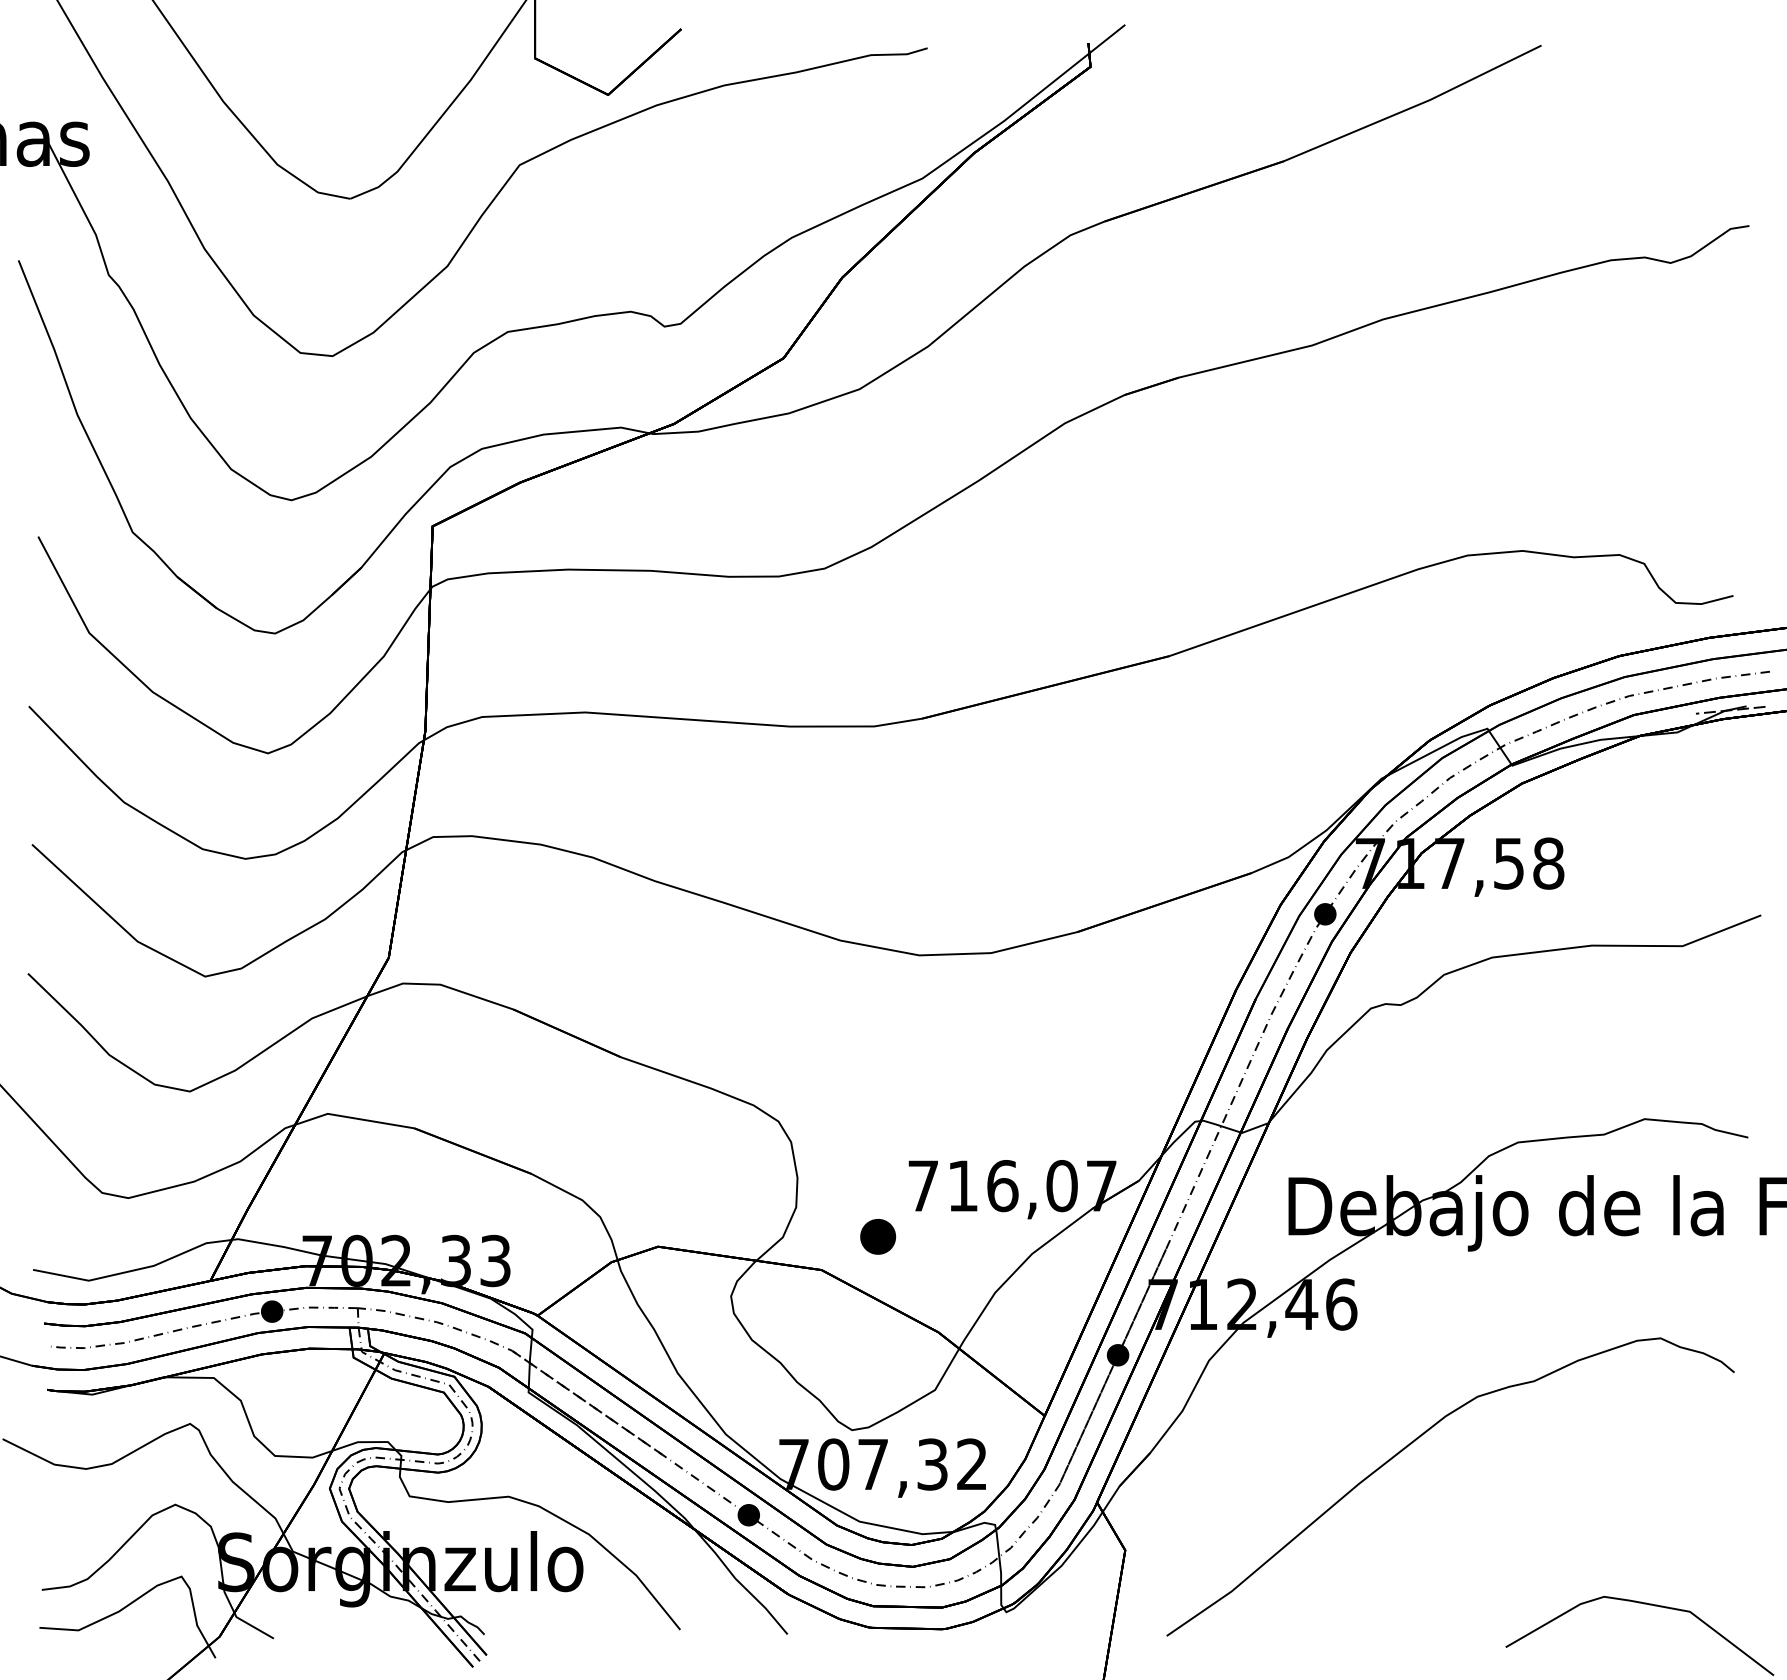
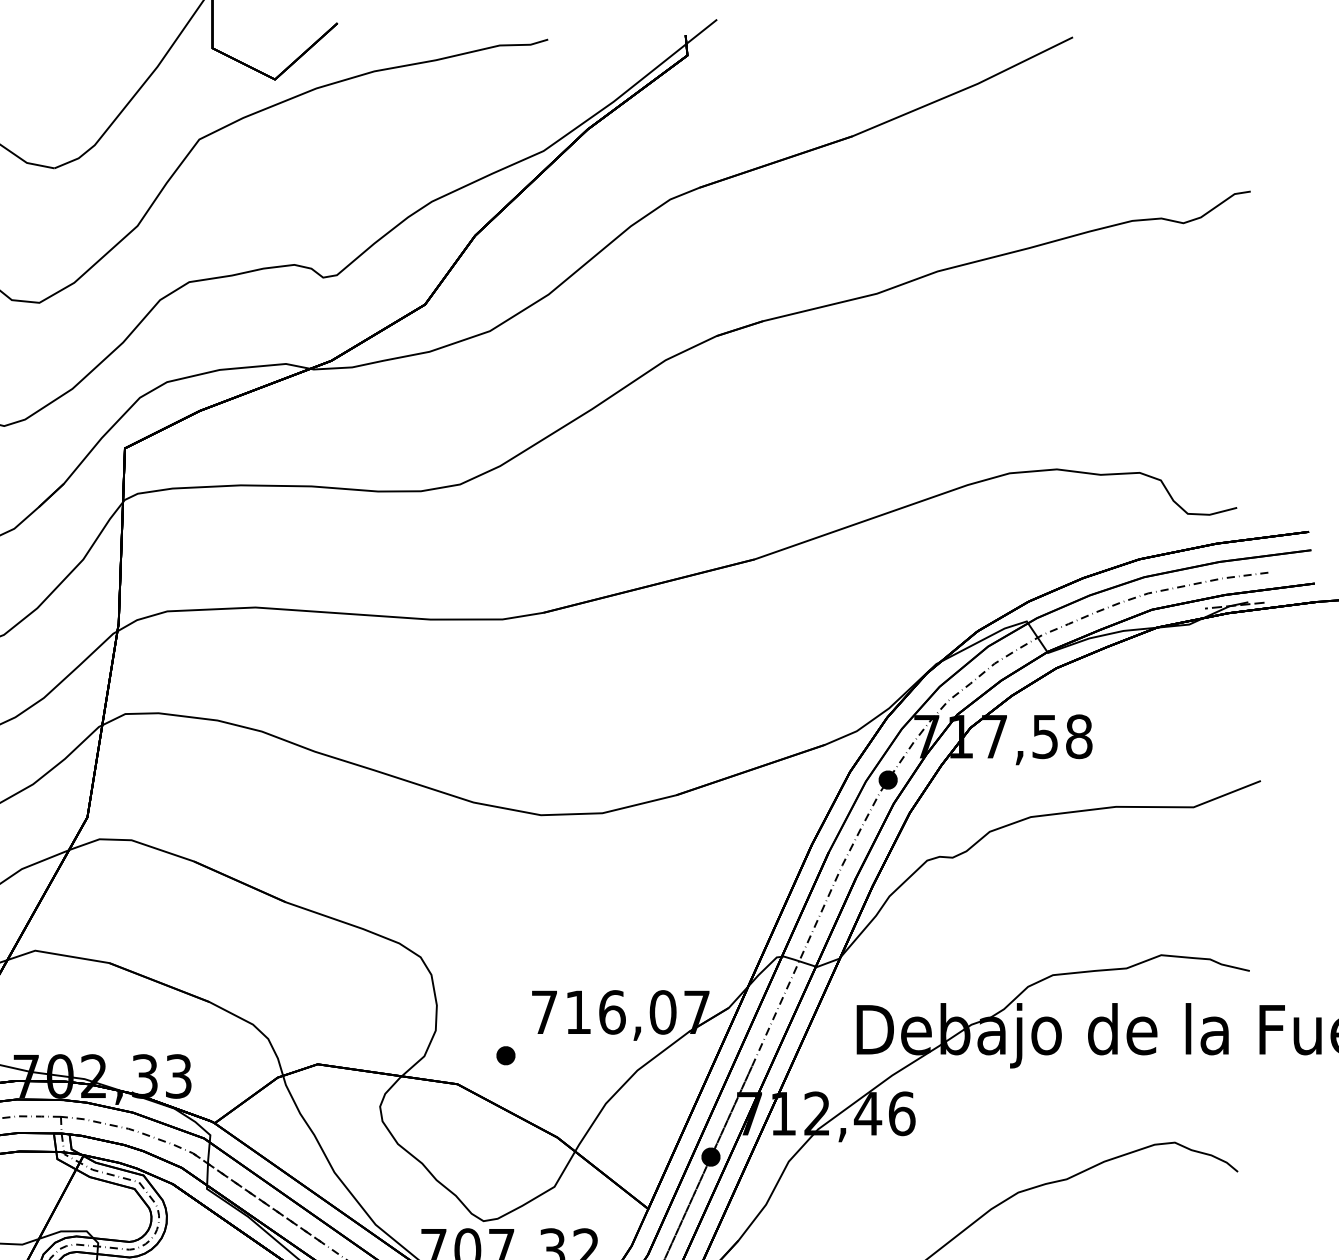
part: (878, 1236) -> (506, 1055), size x0.62

